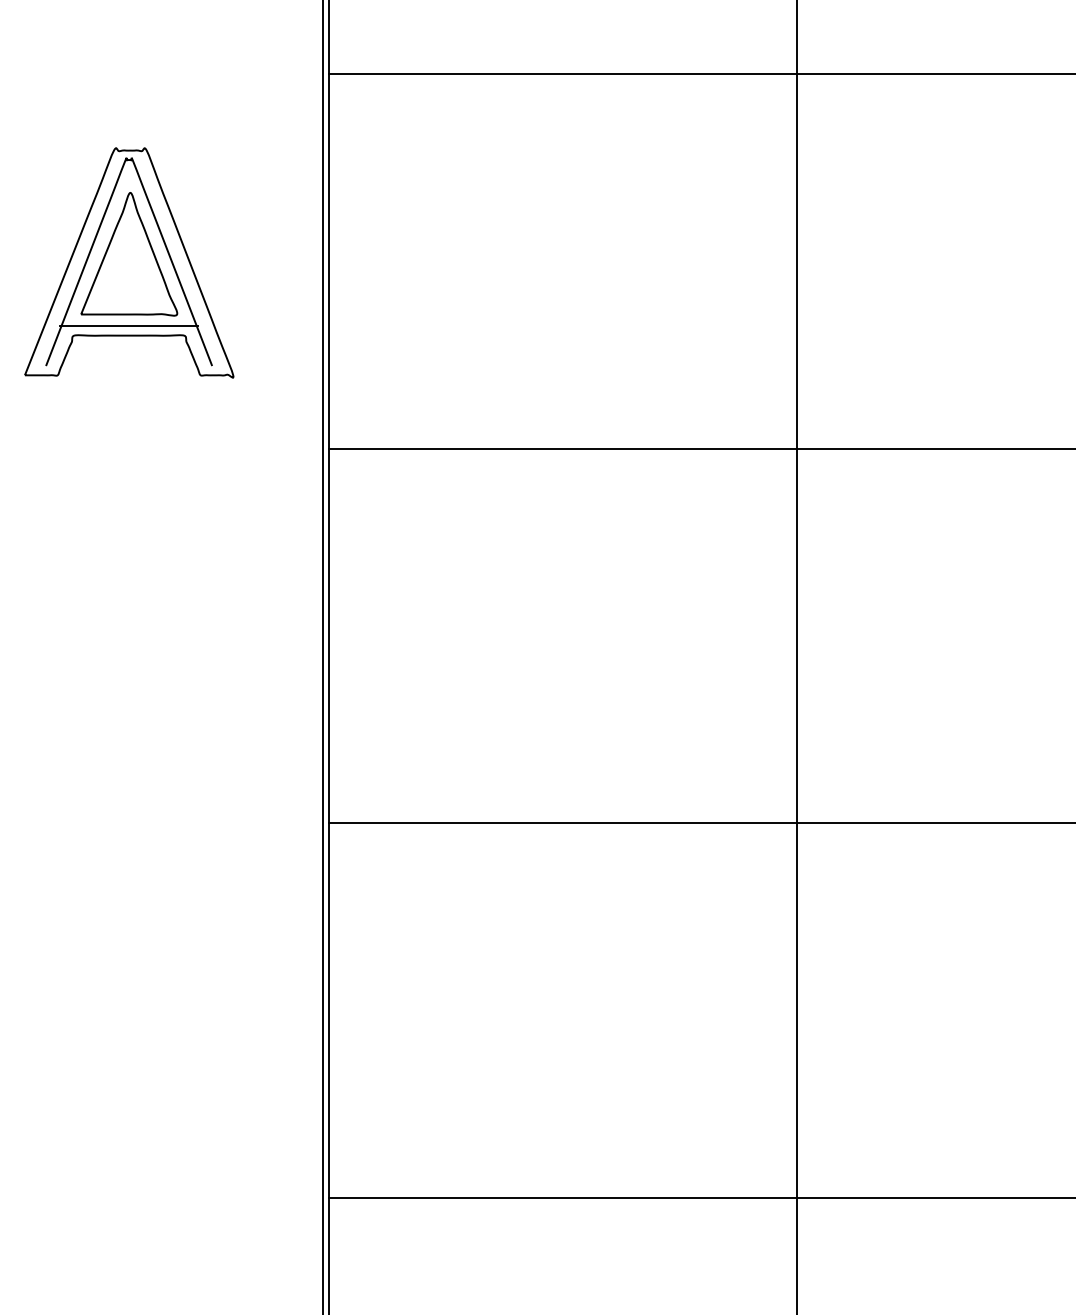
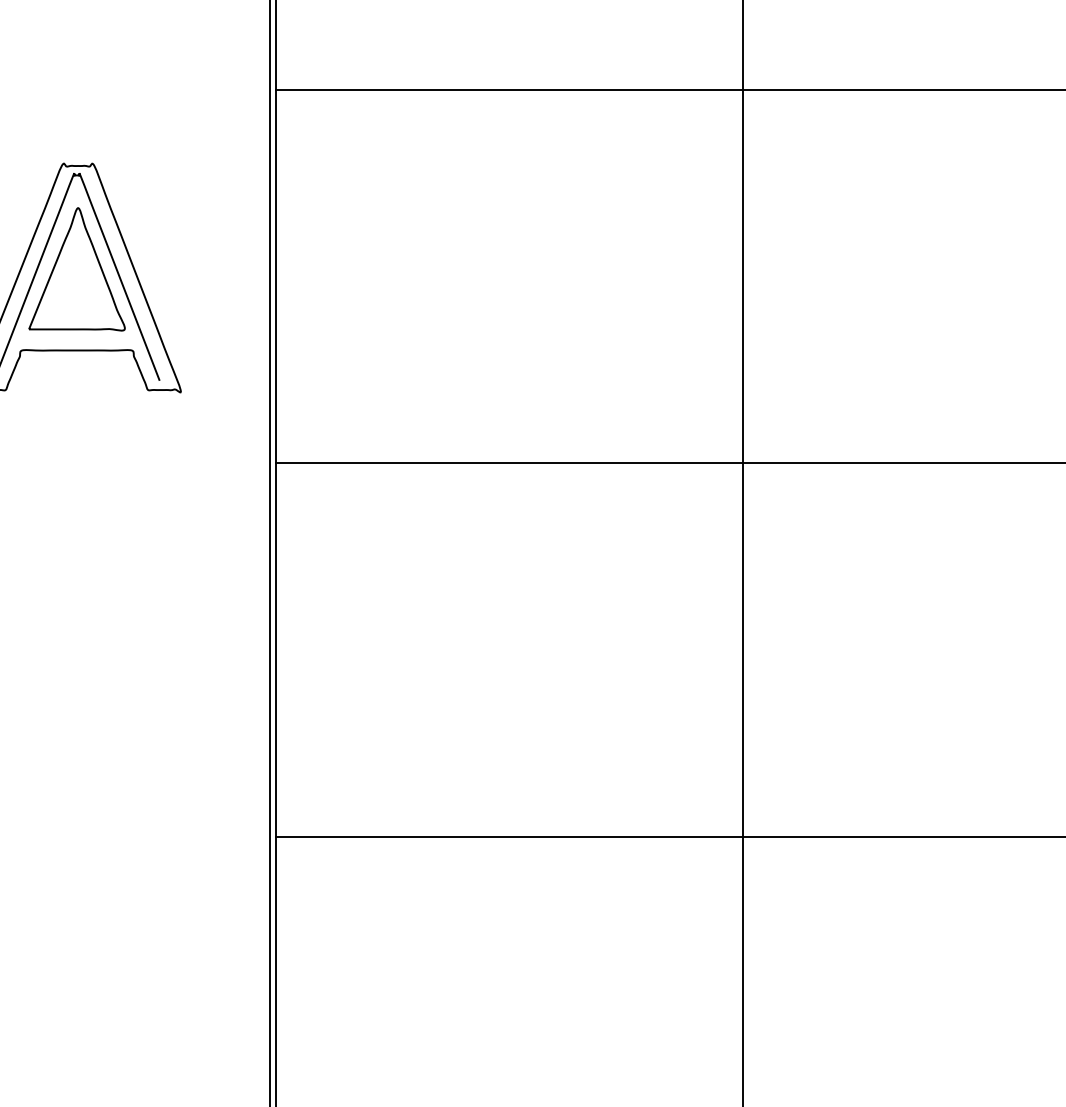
line: (129, 326) -> (77, 341), removed

